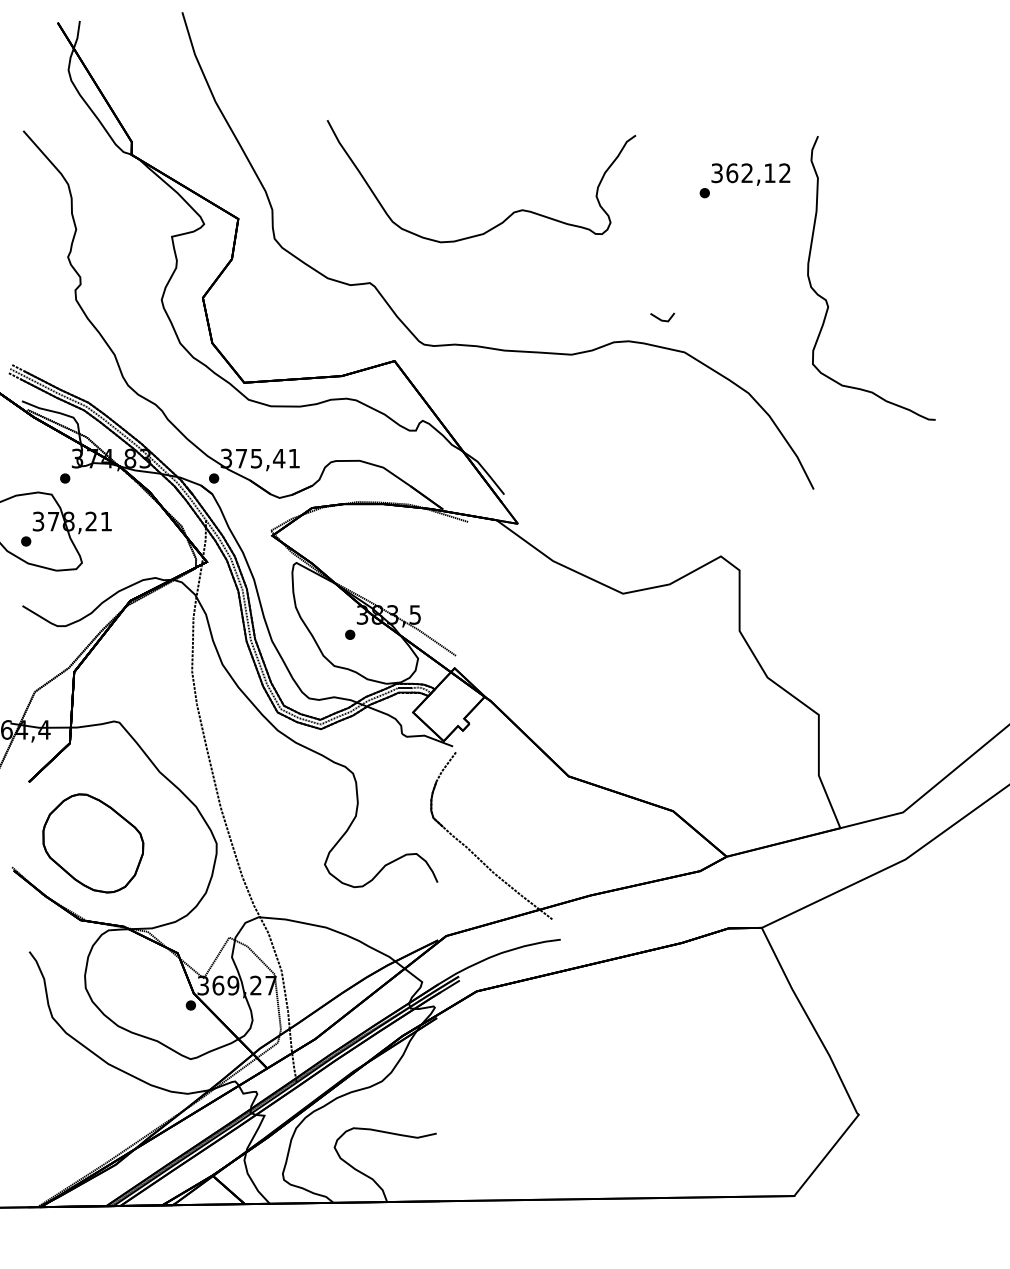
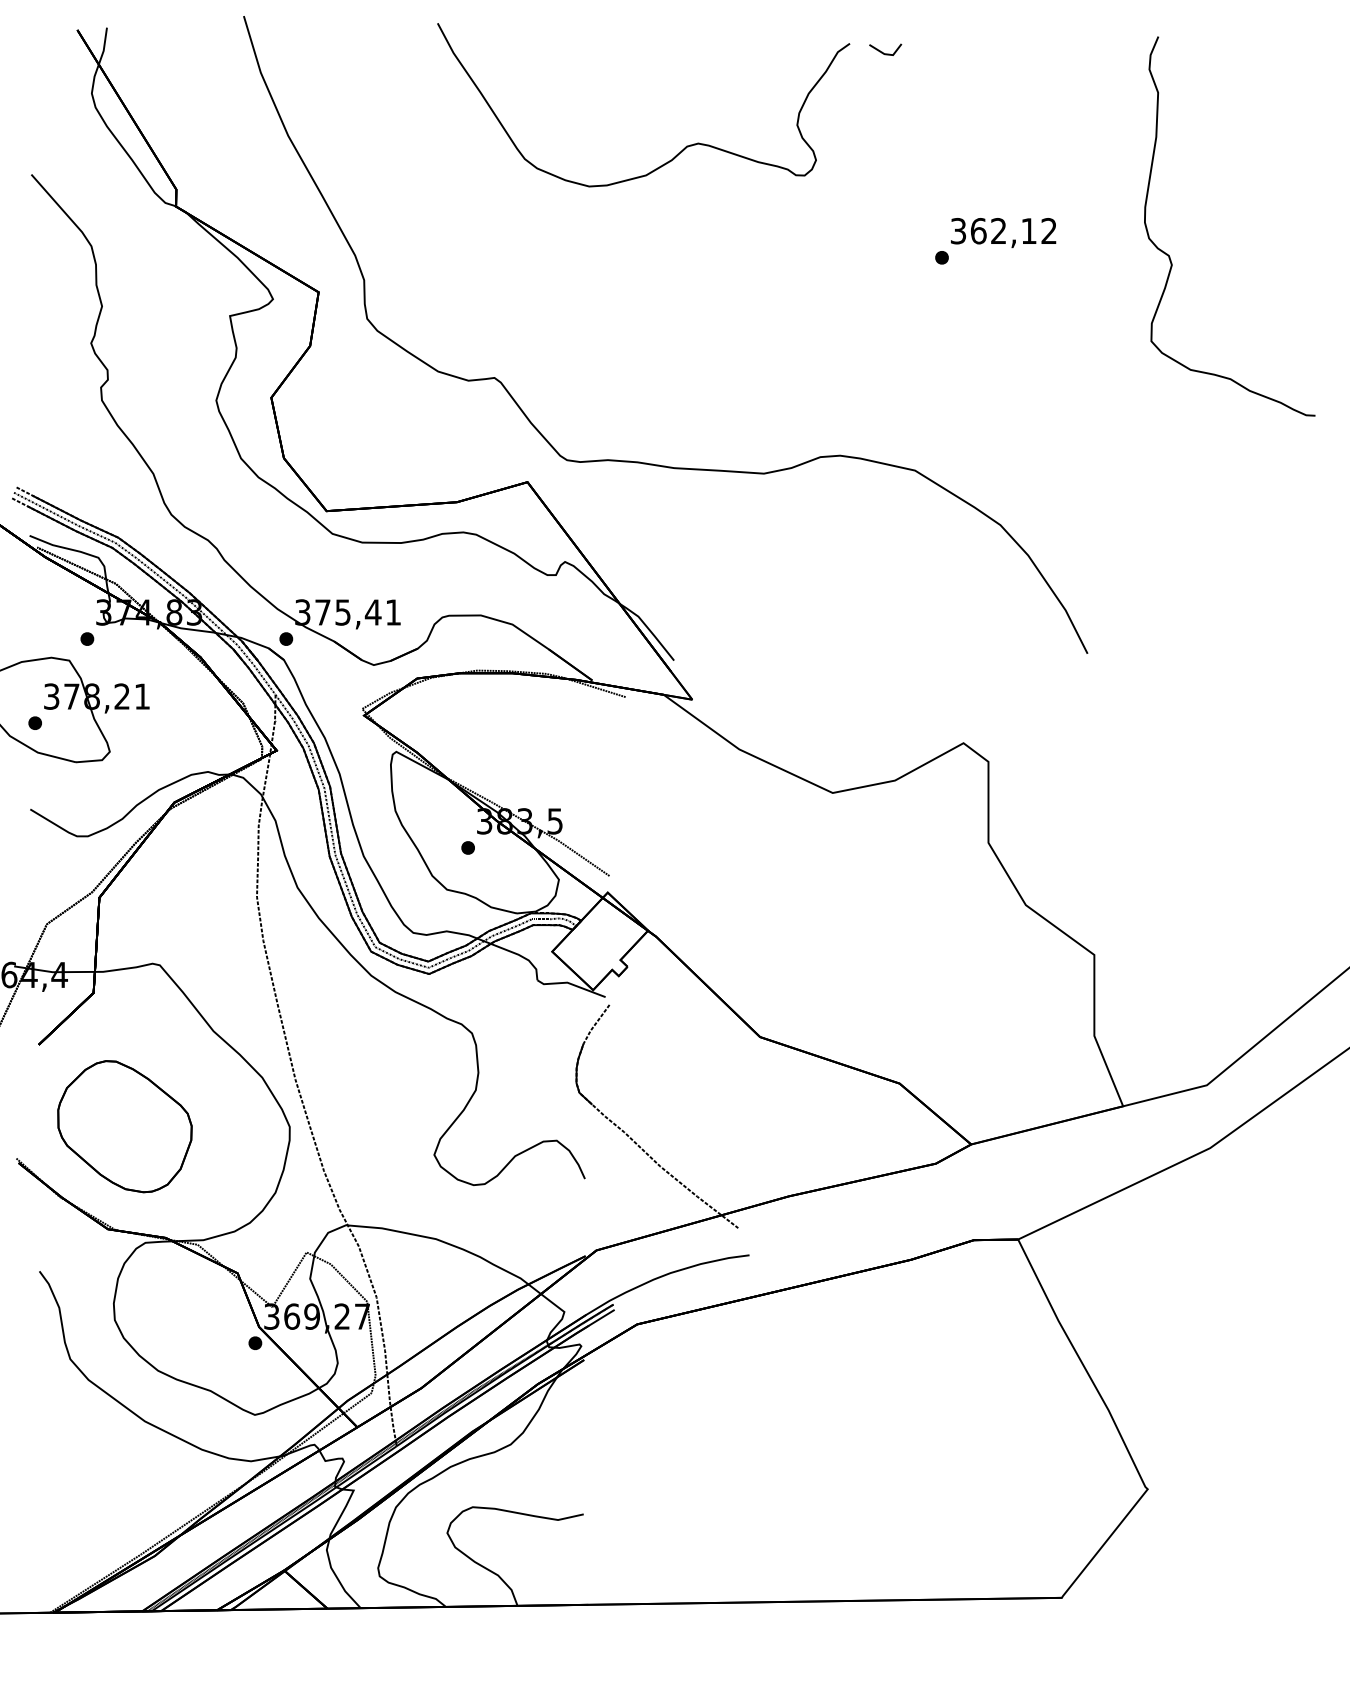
curve: (512, 212) -> (685, 146), moved
curve: (827, 300) -> (1170, 256), moved
line: (660, 318) -> (882, 51), moved

